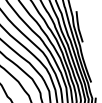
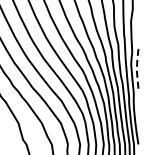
line: (78, 26) -> (136, 66), solid -> dashed

